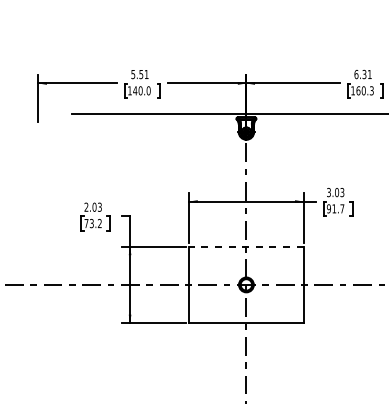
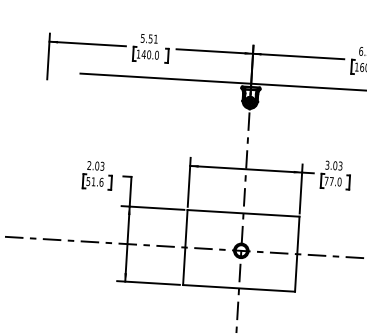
text: (335, 208) -> (332, 181), 91.7 -> 77.0
text: (92, 223) -> (94, 181), 73.2 -> 51.6
line: (245, 246) -> (242, 213), dashed -> solid

